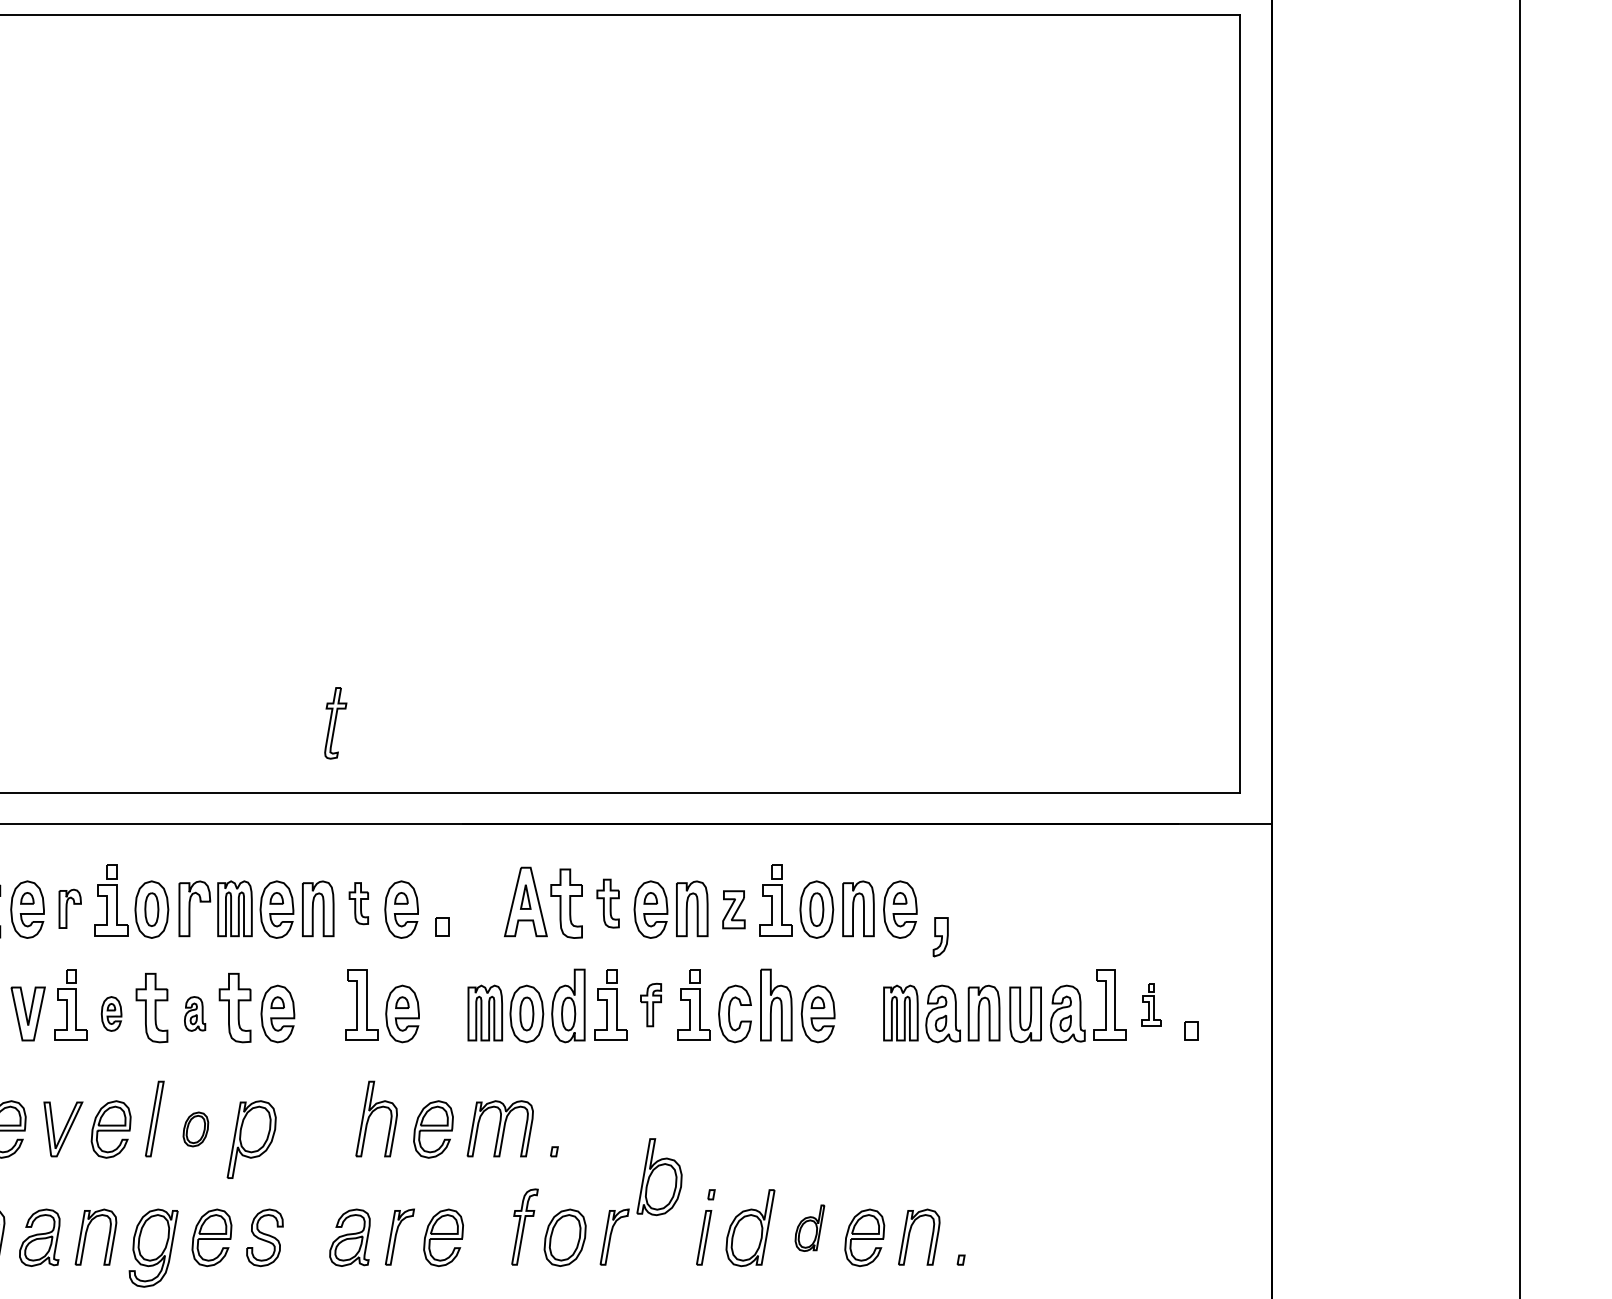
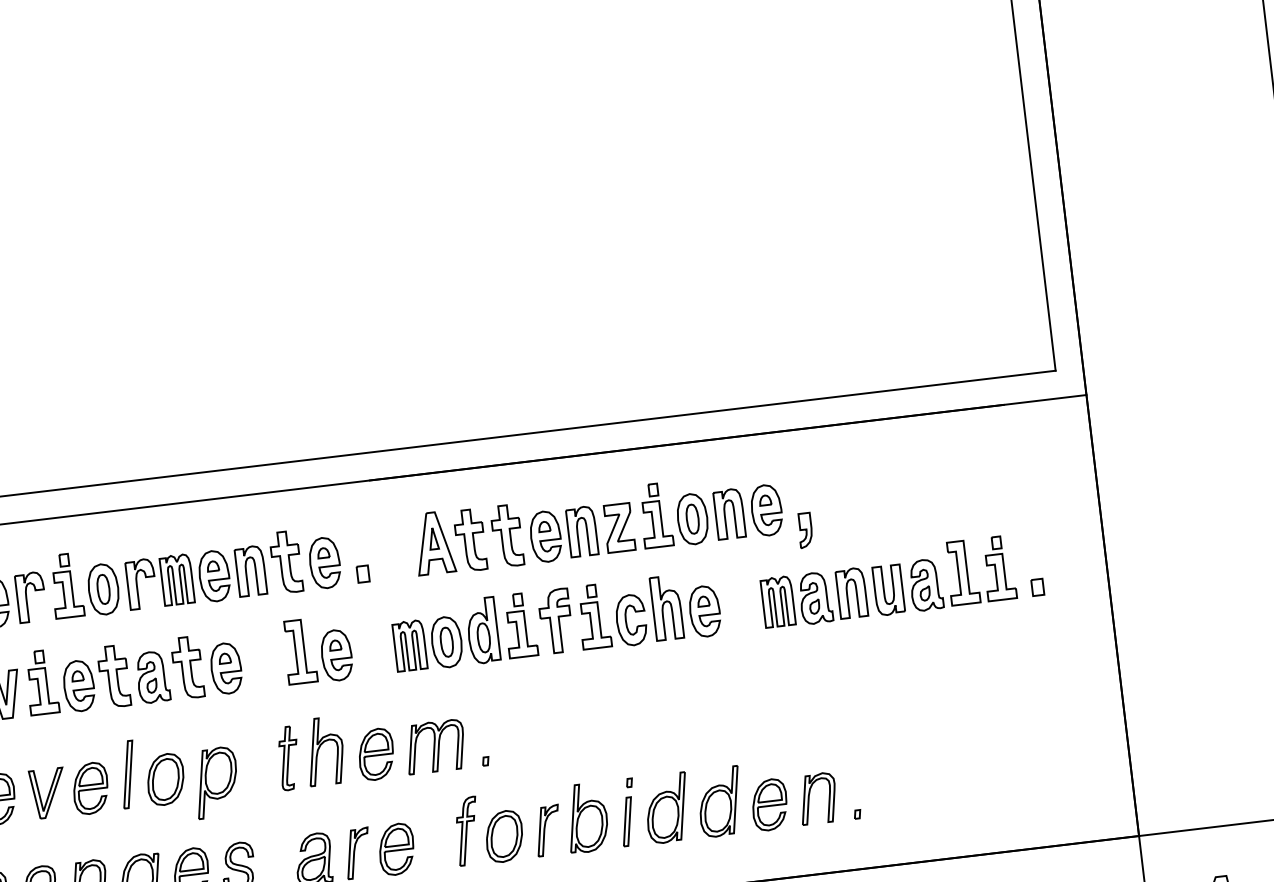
part: (335, 723) -> (288, 758), moved
part: (358, 903) -> (286, 562), size x1.67
part: (607, 903) -> (506, 535), size x1.43
part: (70, 908) -> (31, 596), size x1.43
part: (733, 909) -> (618, 527), size x1.43
part: (650, 1004) -> (555, 620), size x1.67
part: (1150, 1004) -> (998, 567), size x1.67
part: (111, 1013) -> (78, 685), size x1.67
part: (194, 1013) -> (152, 676), size x1.67
part: (195, 1129) -> (165, 779), size x1.67
part: (659, 1177) -> (587, 818), moved
part: (809, 1228) -> (719, 802), size x1.67

